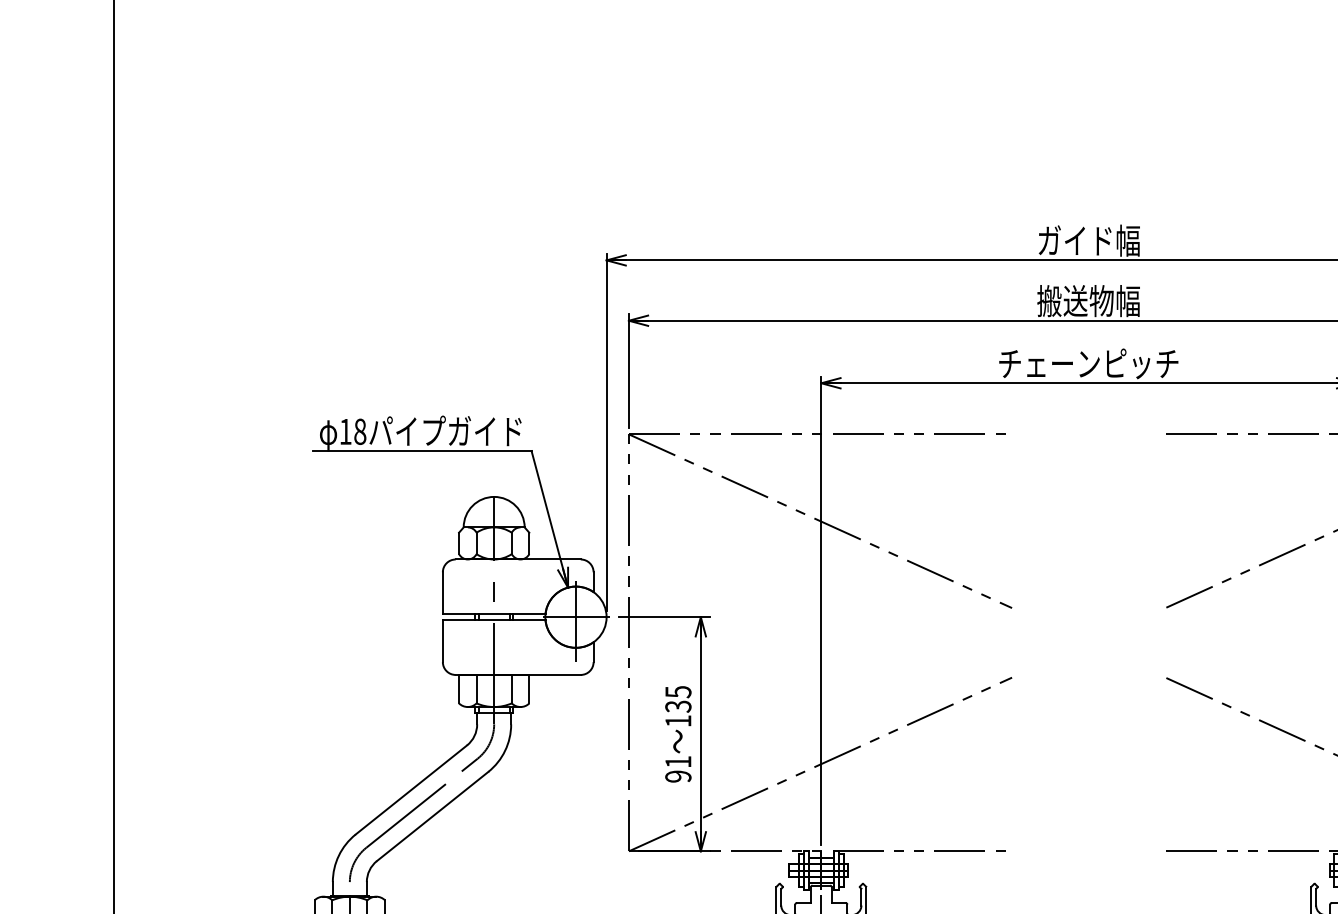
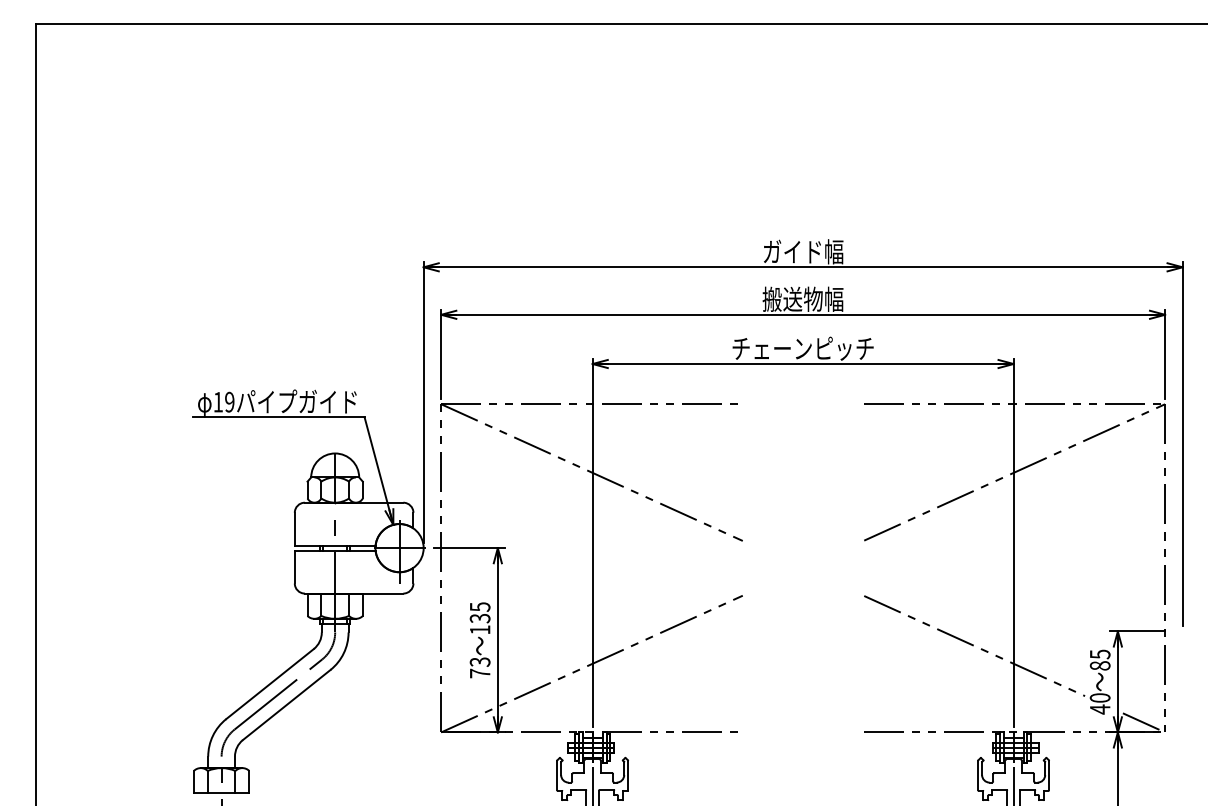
text: (359, 432) -> (229, 402), 18 -> 19
text: (677, 768) -> (479, 667), 91 -> 73

